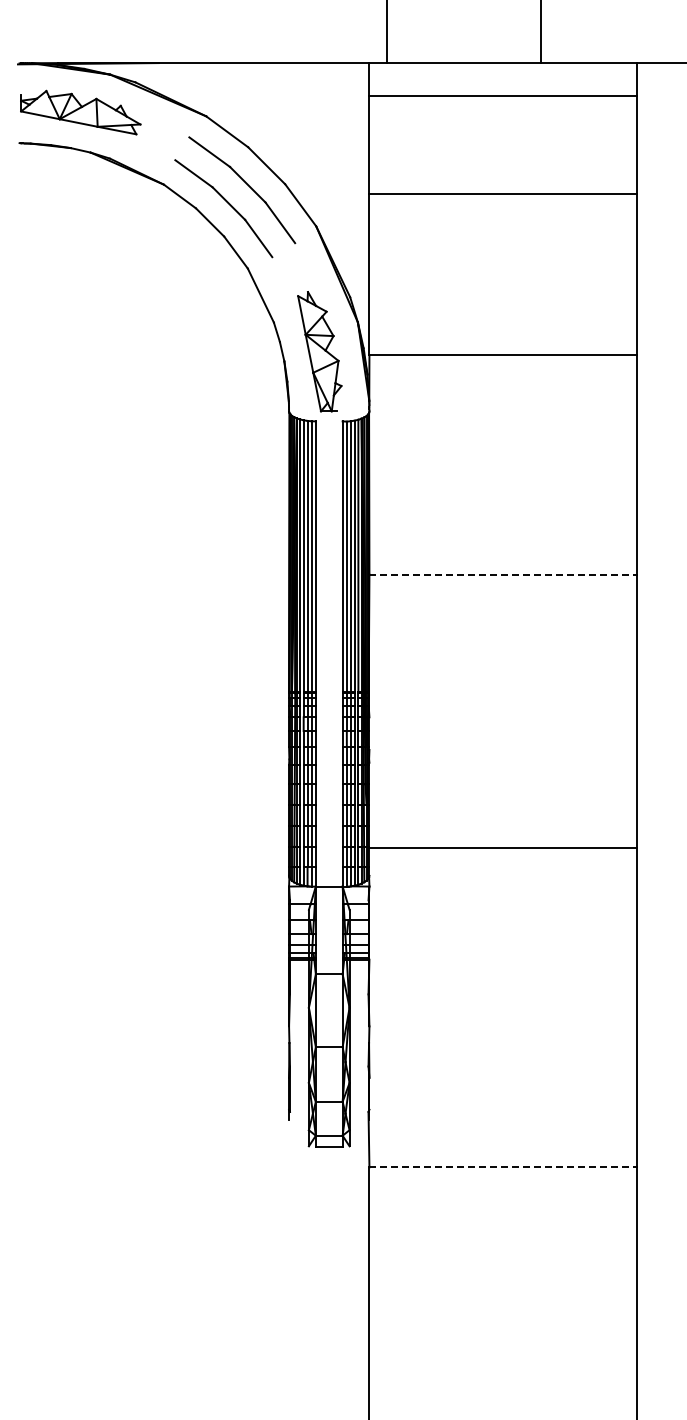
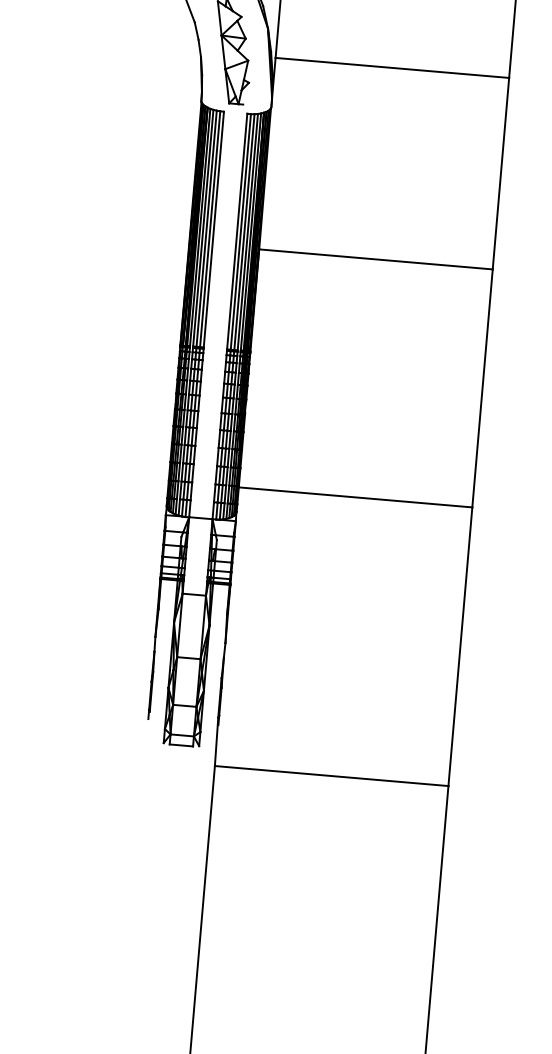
line: (503, 574) -> (376, 259), dashed -> solid
line: (503, 1167) -> (331, 776), dashed -> solid

